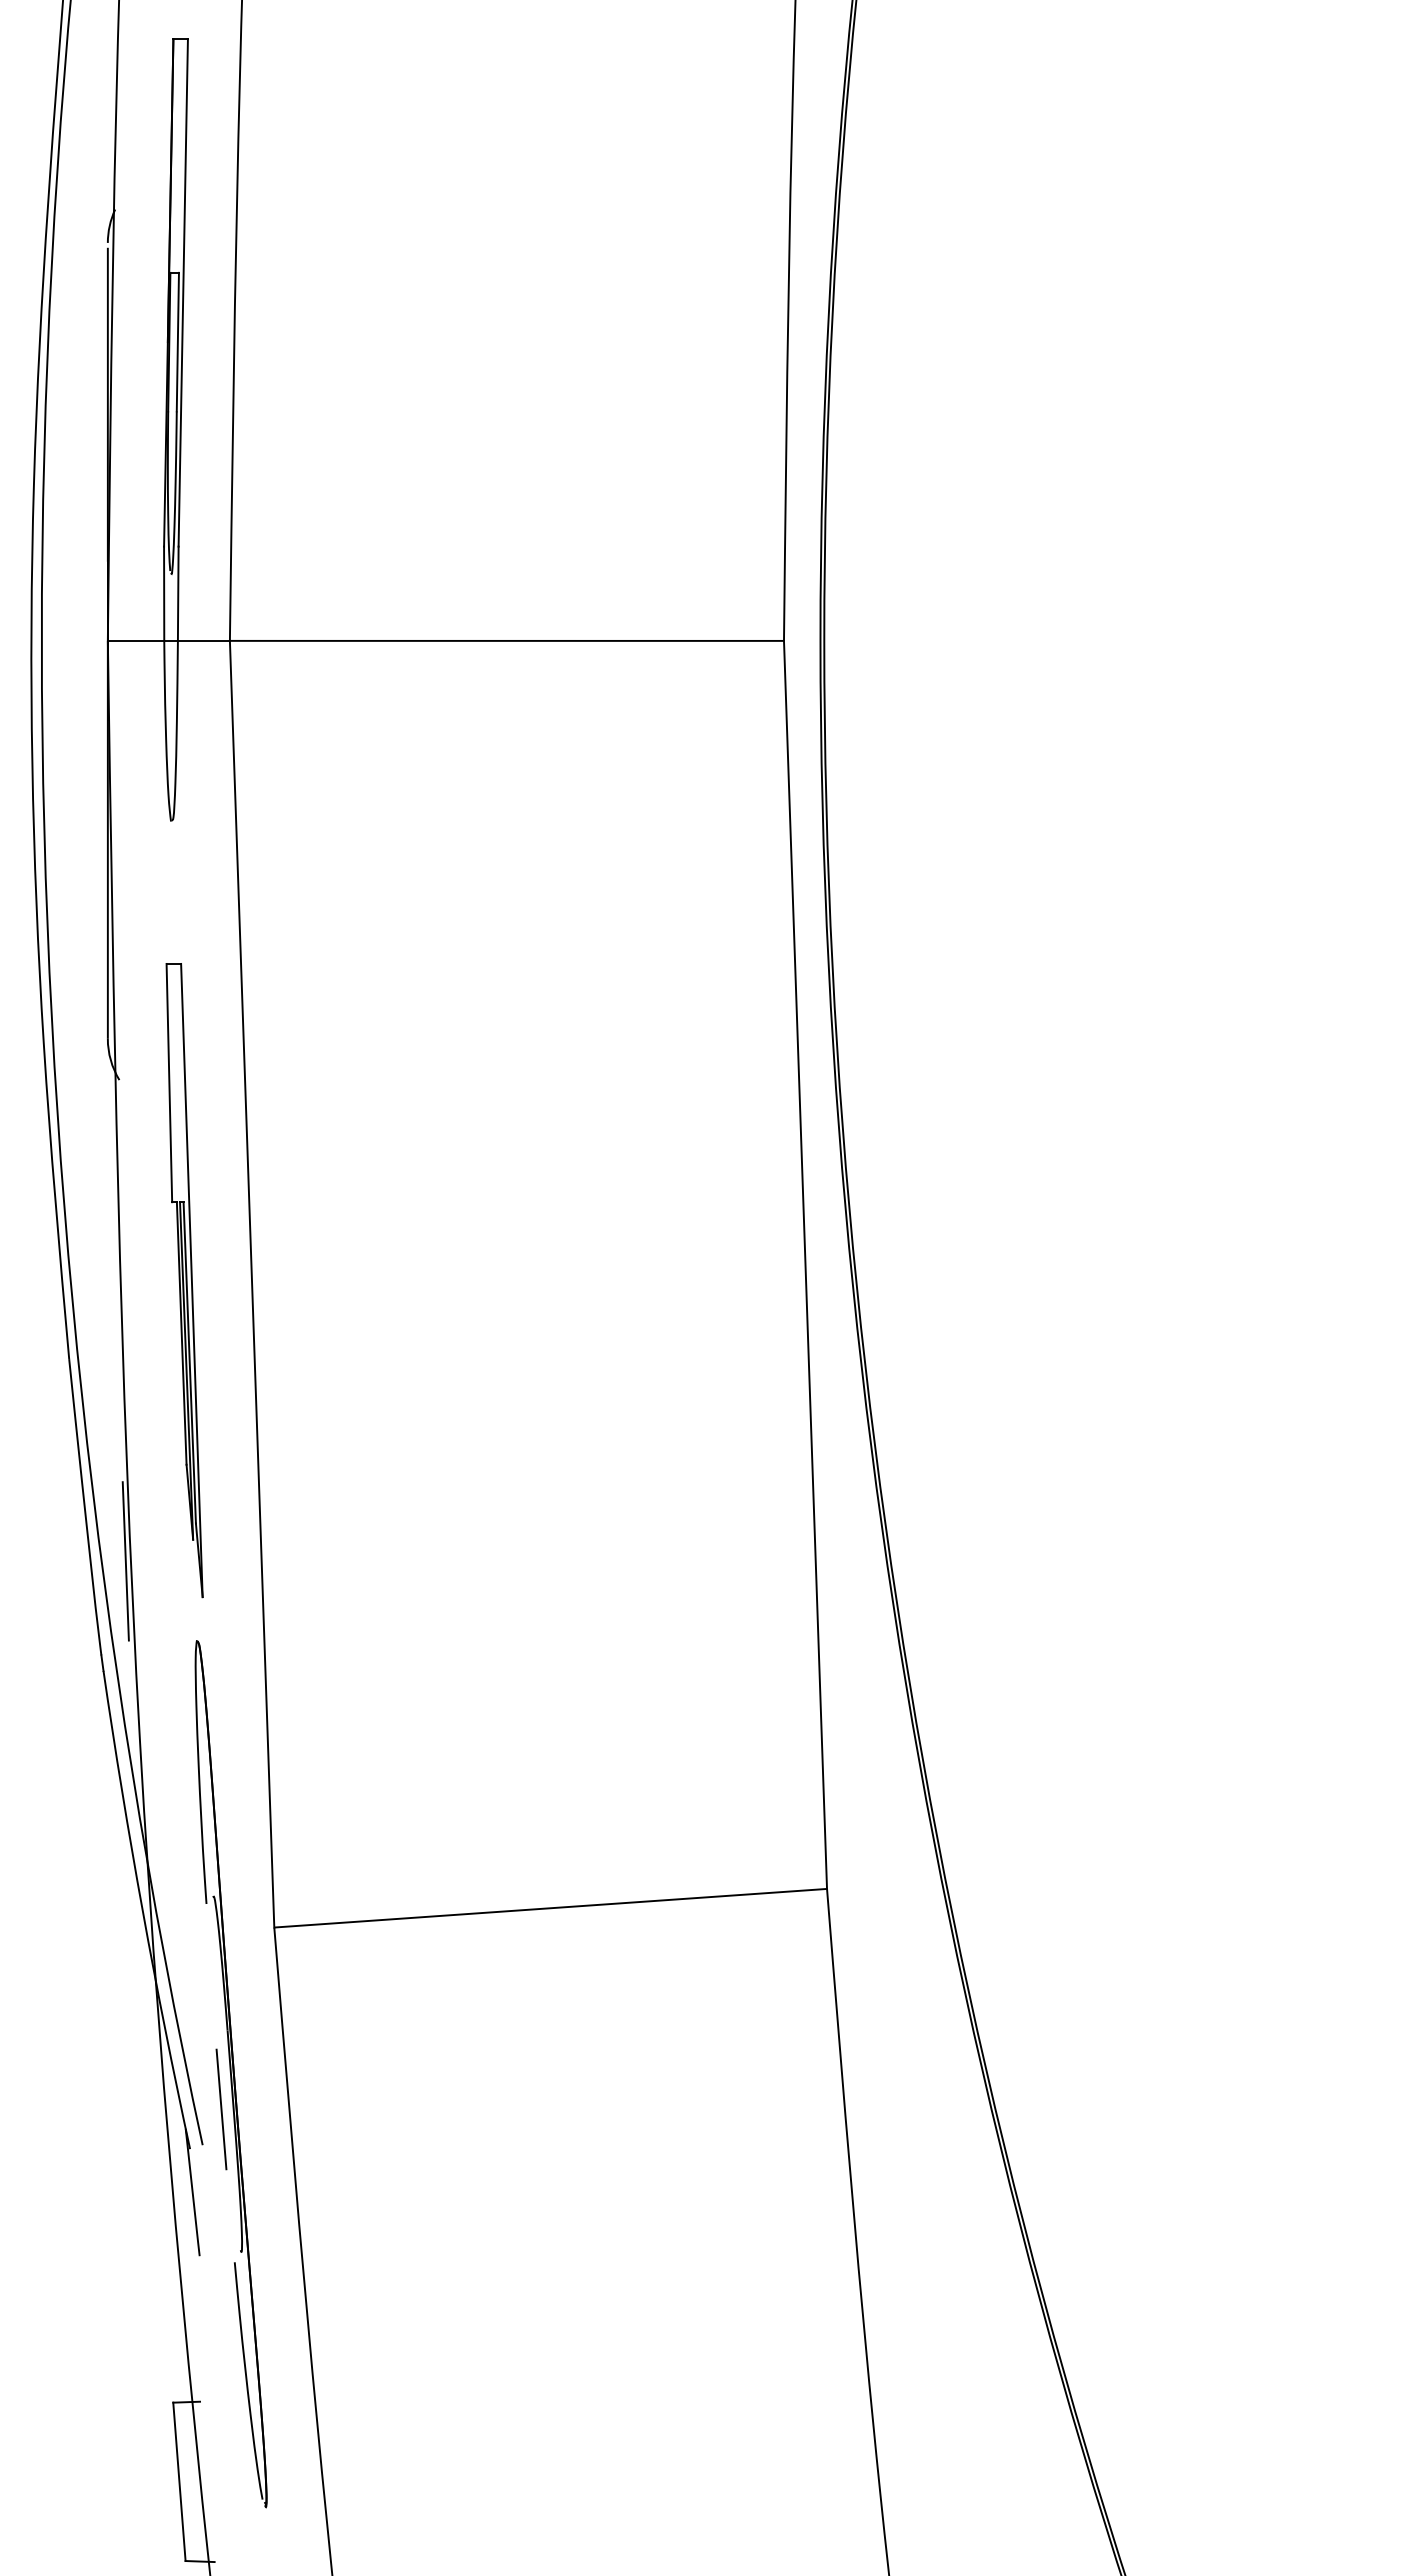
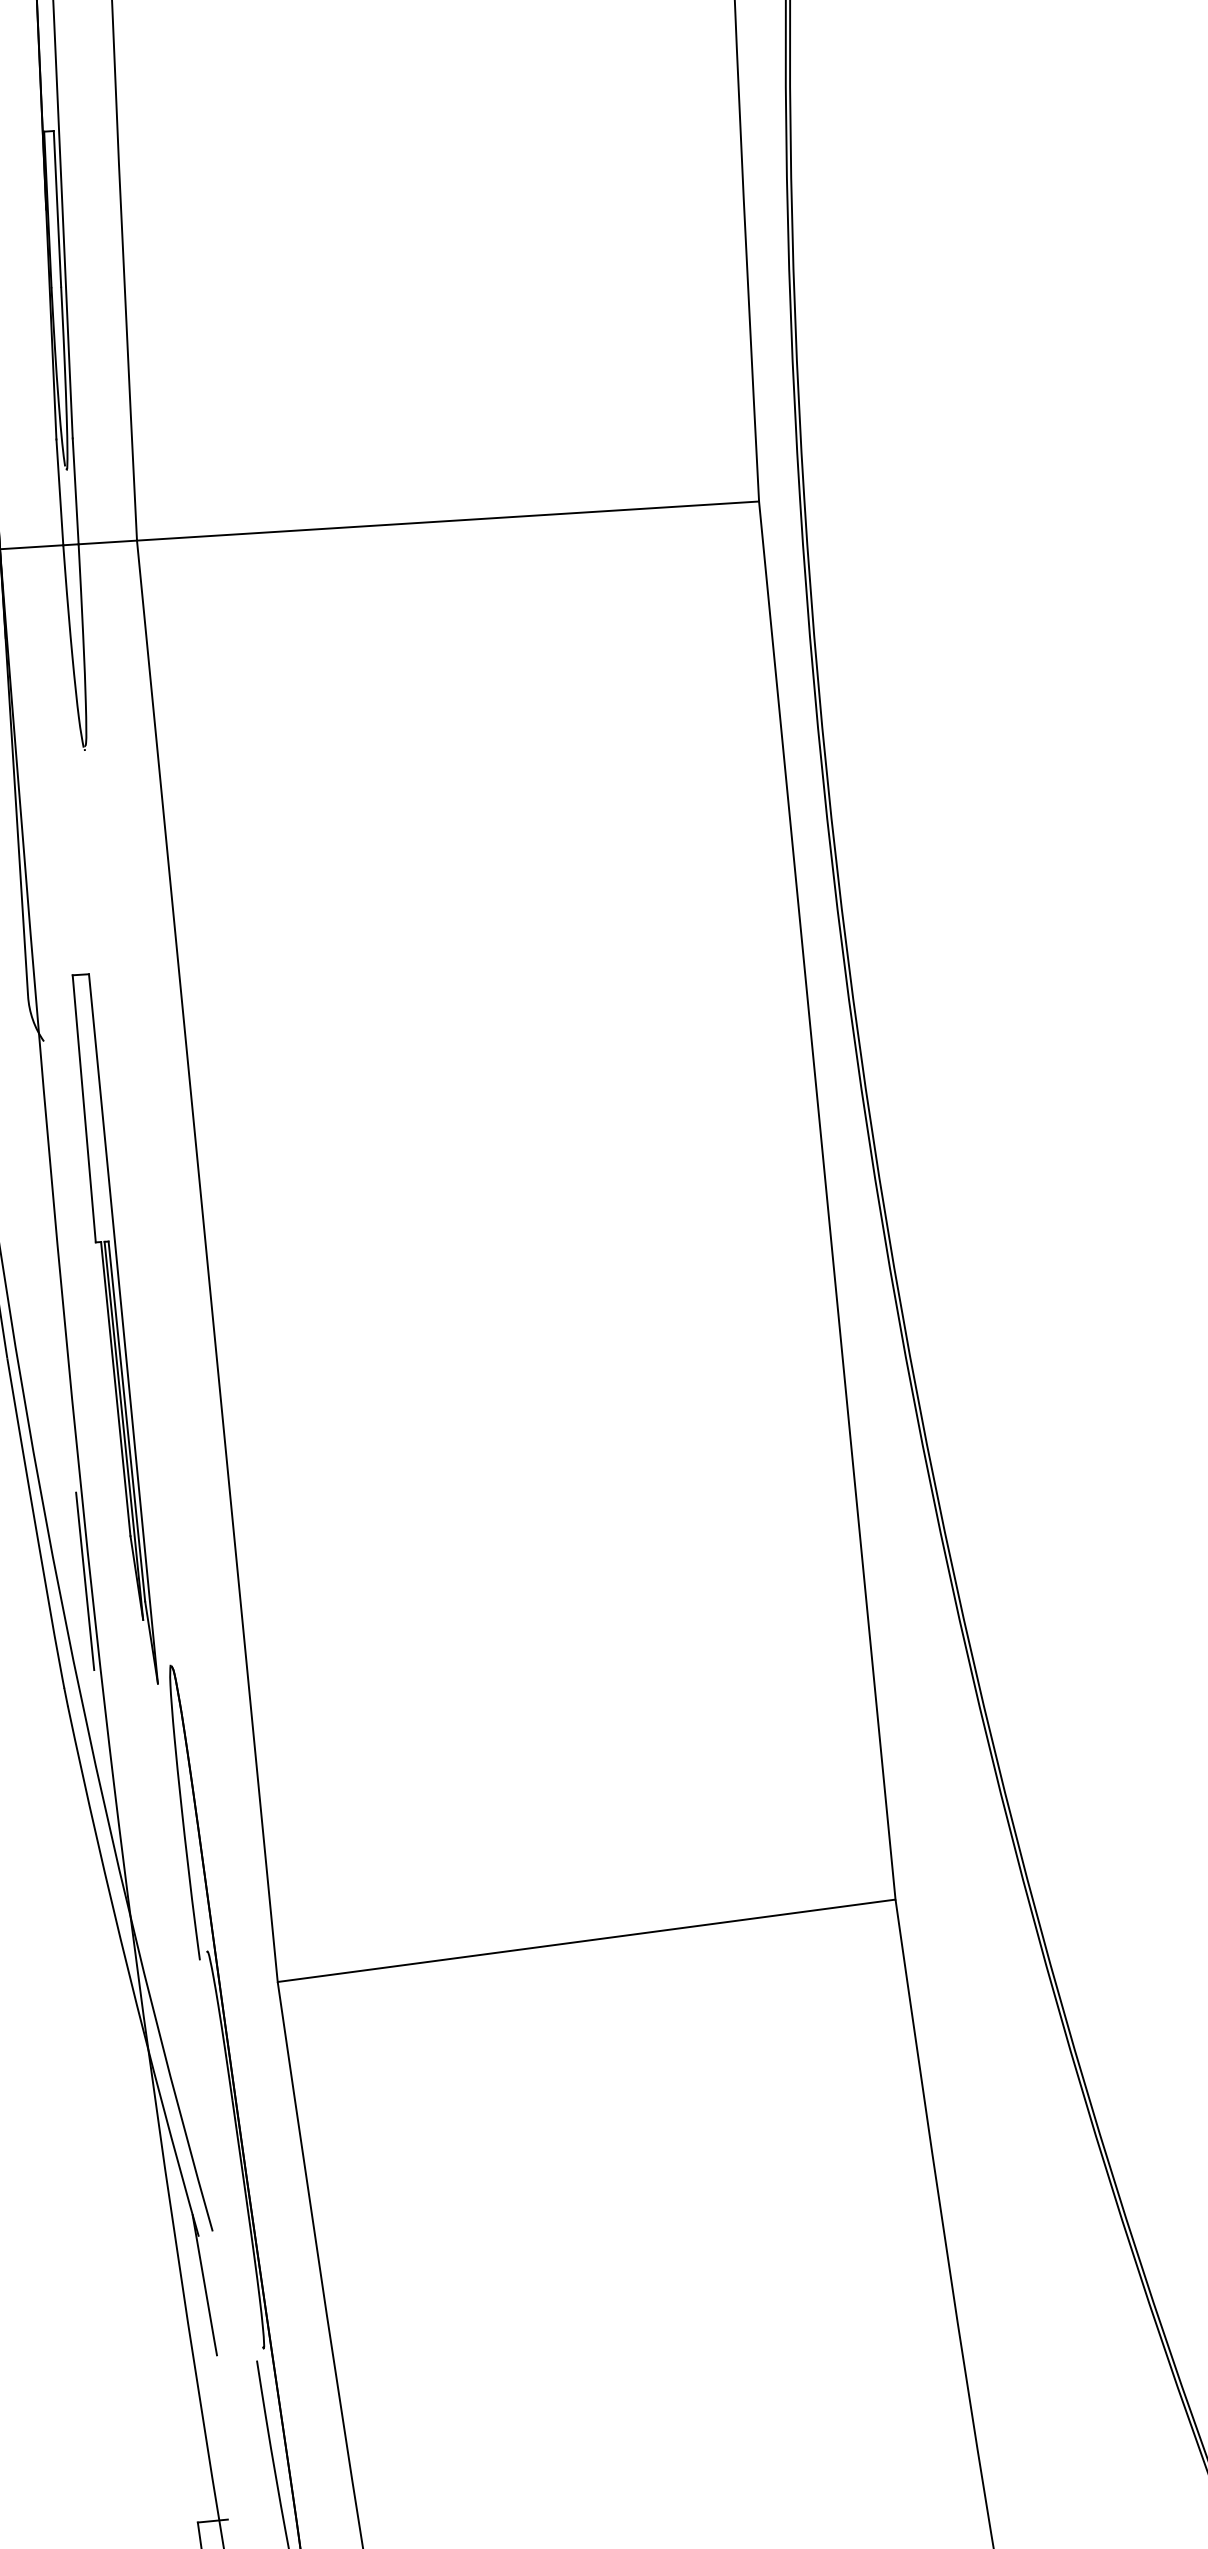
part: (184, 1280) -> (115, 1329), moved
line: (221, 2109) -> (231, 2189), removed

